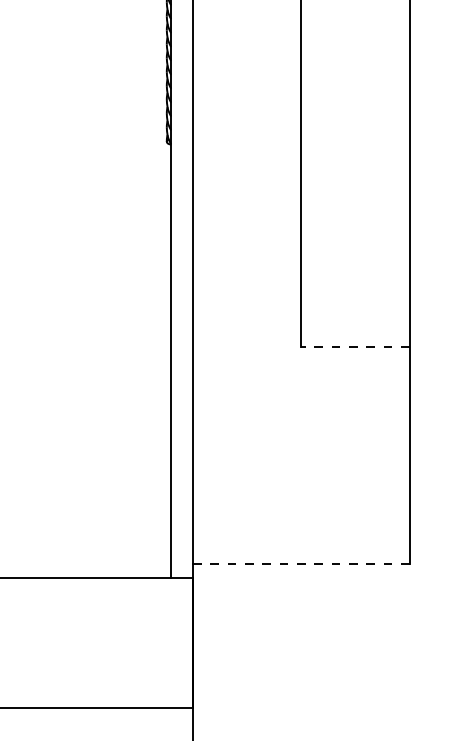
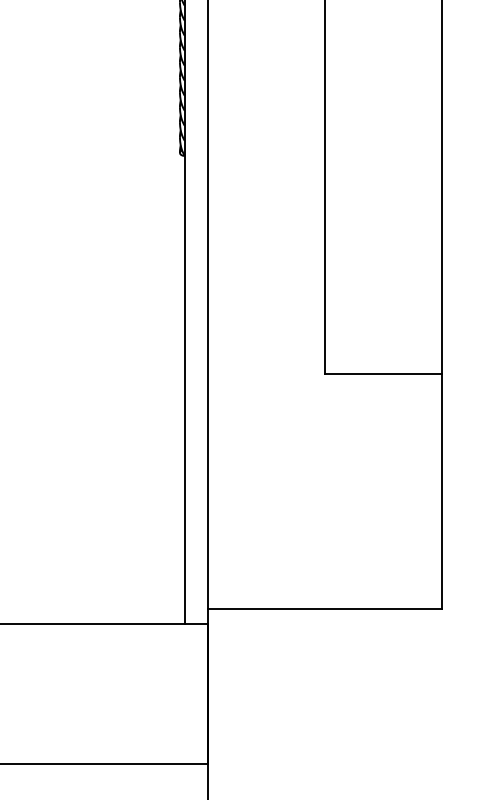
line: (355, 346) -> (383, 374), dashed -> solid
line: (300, 563) -> (324, 608), dashed -> solid

